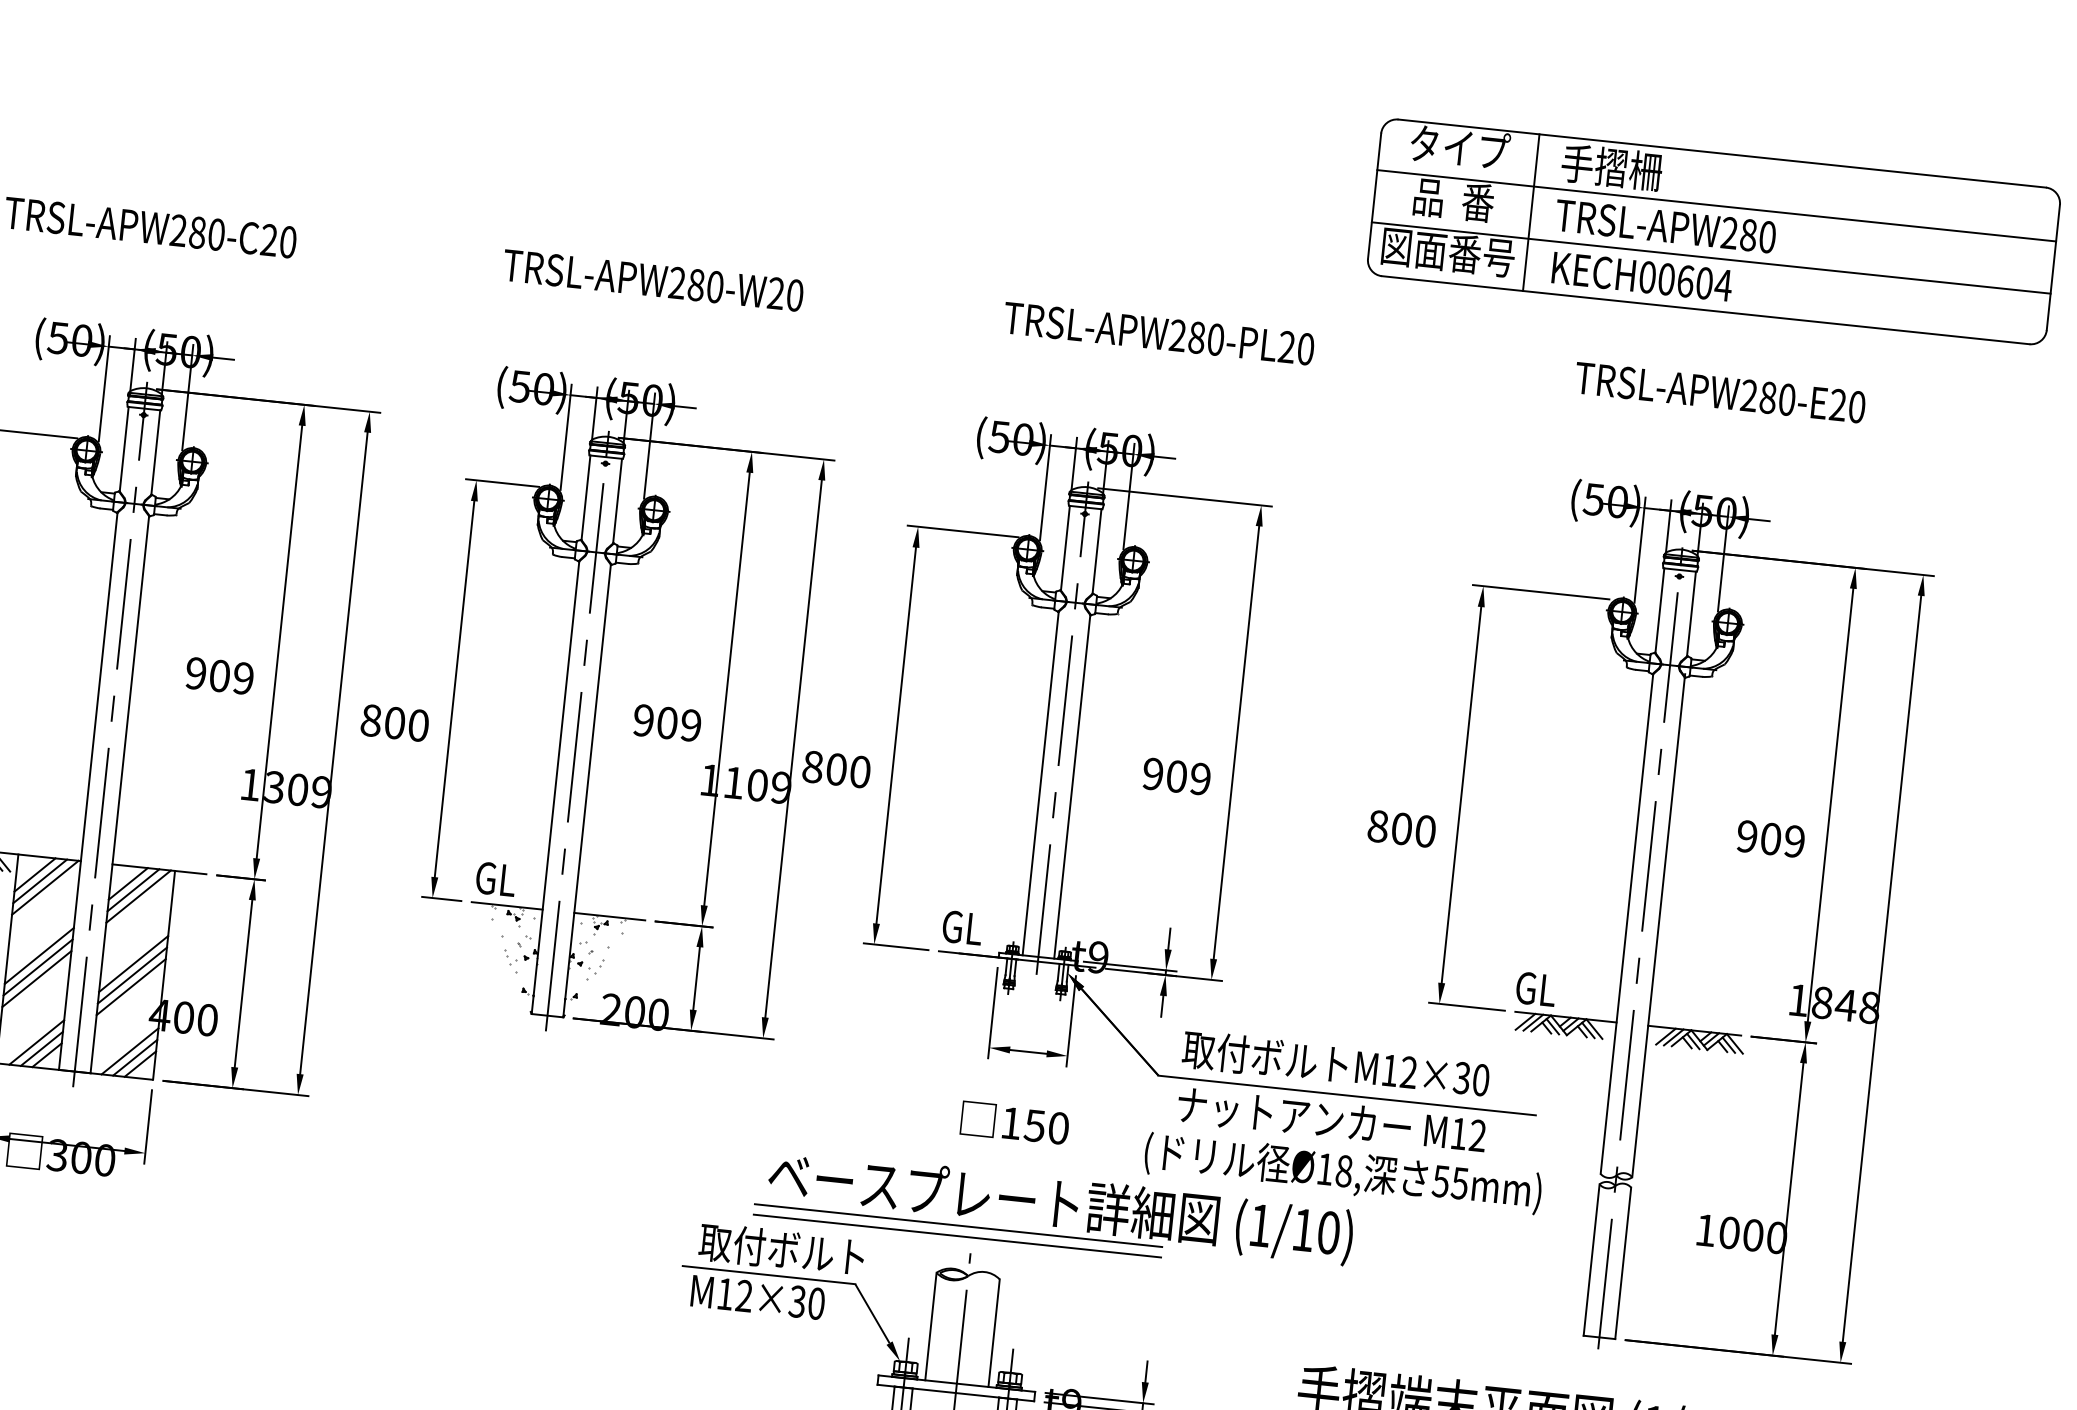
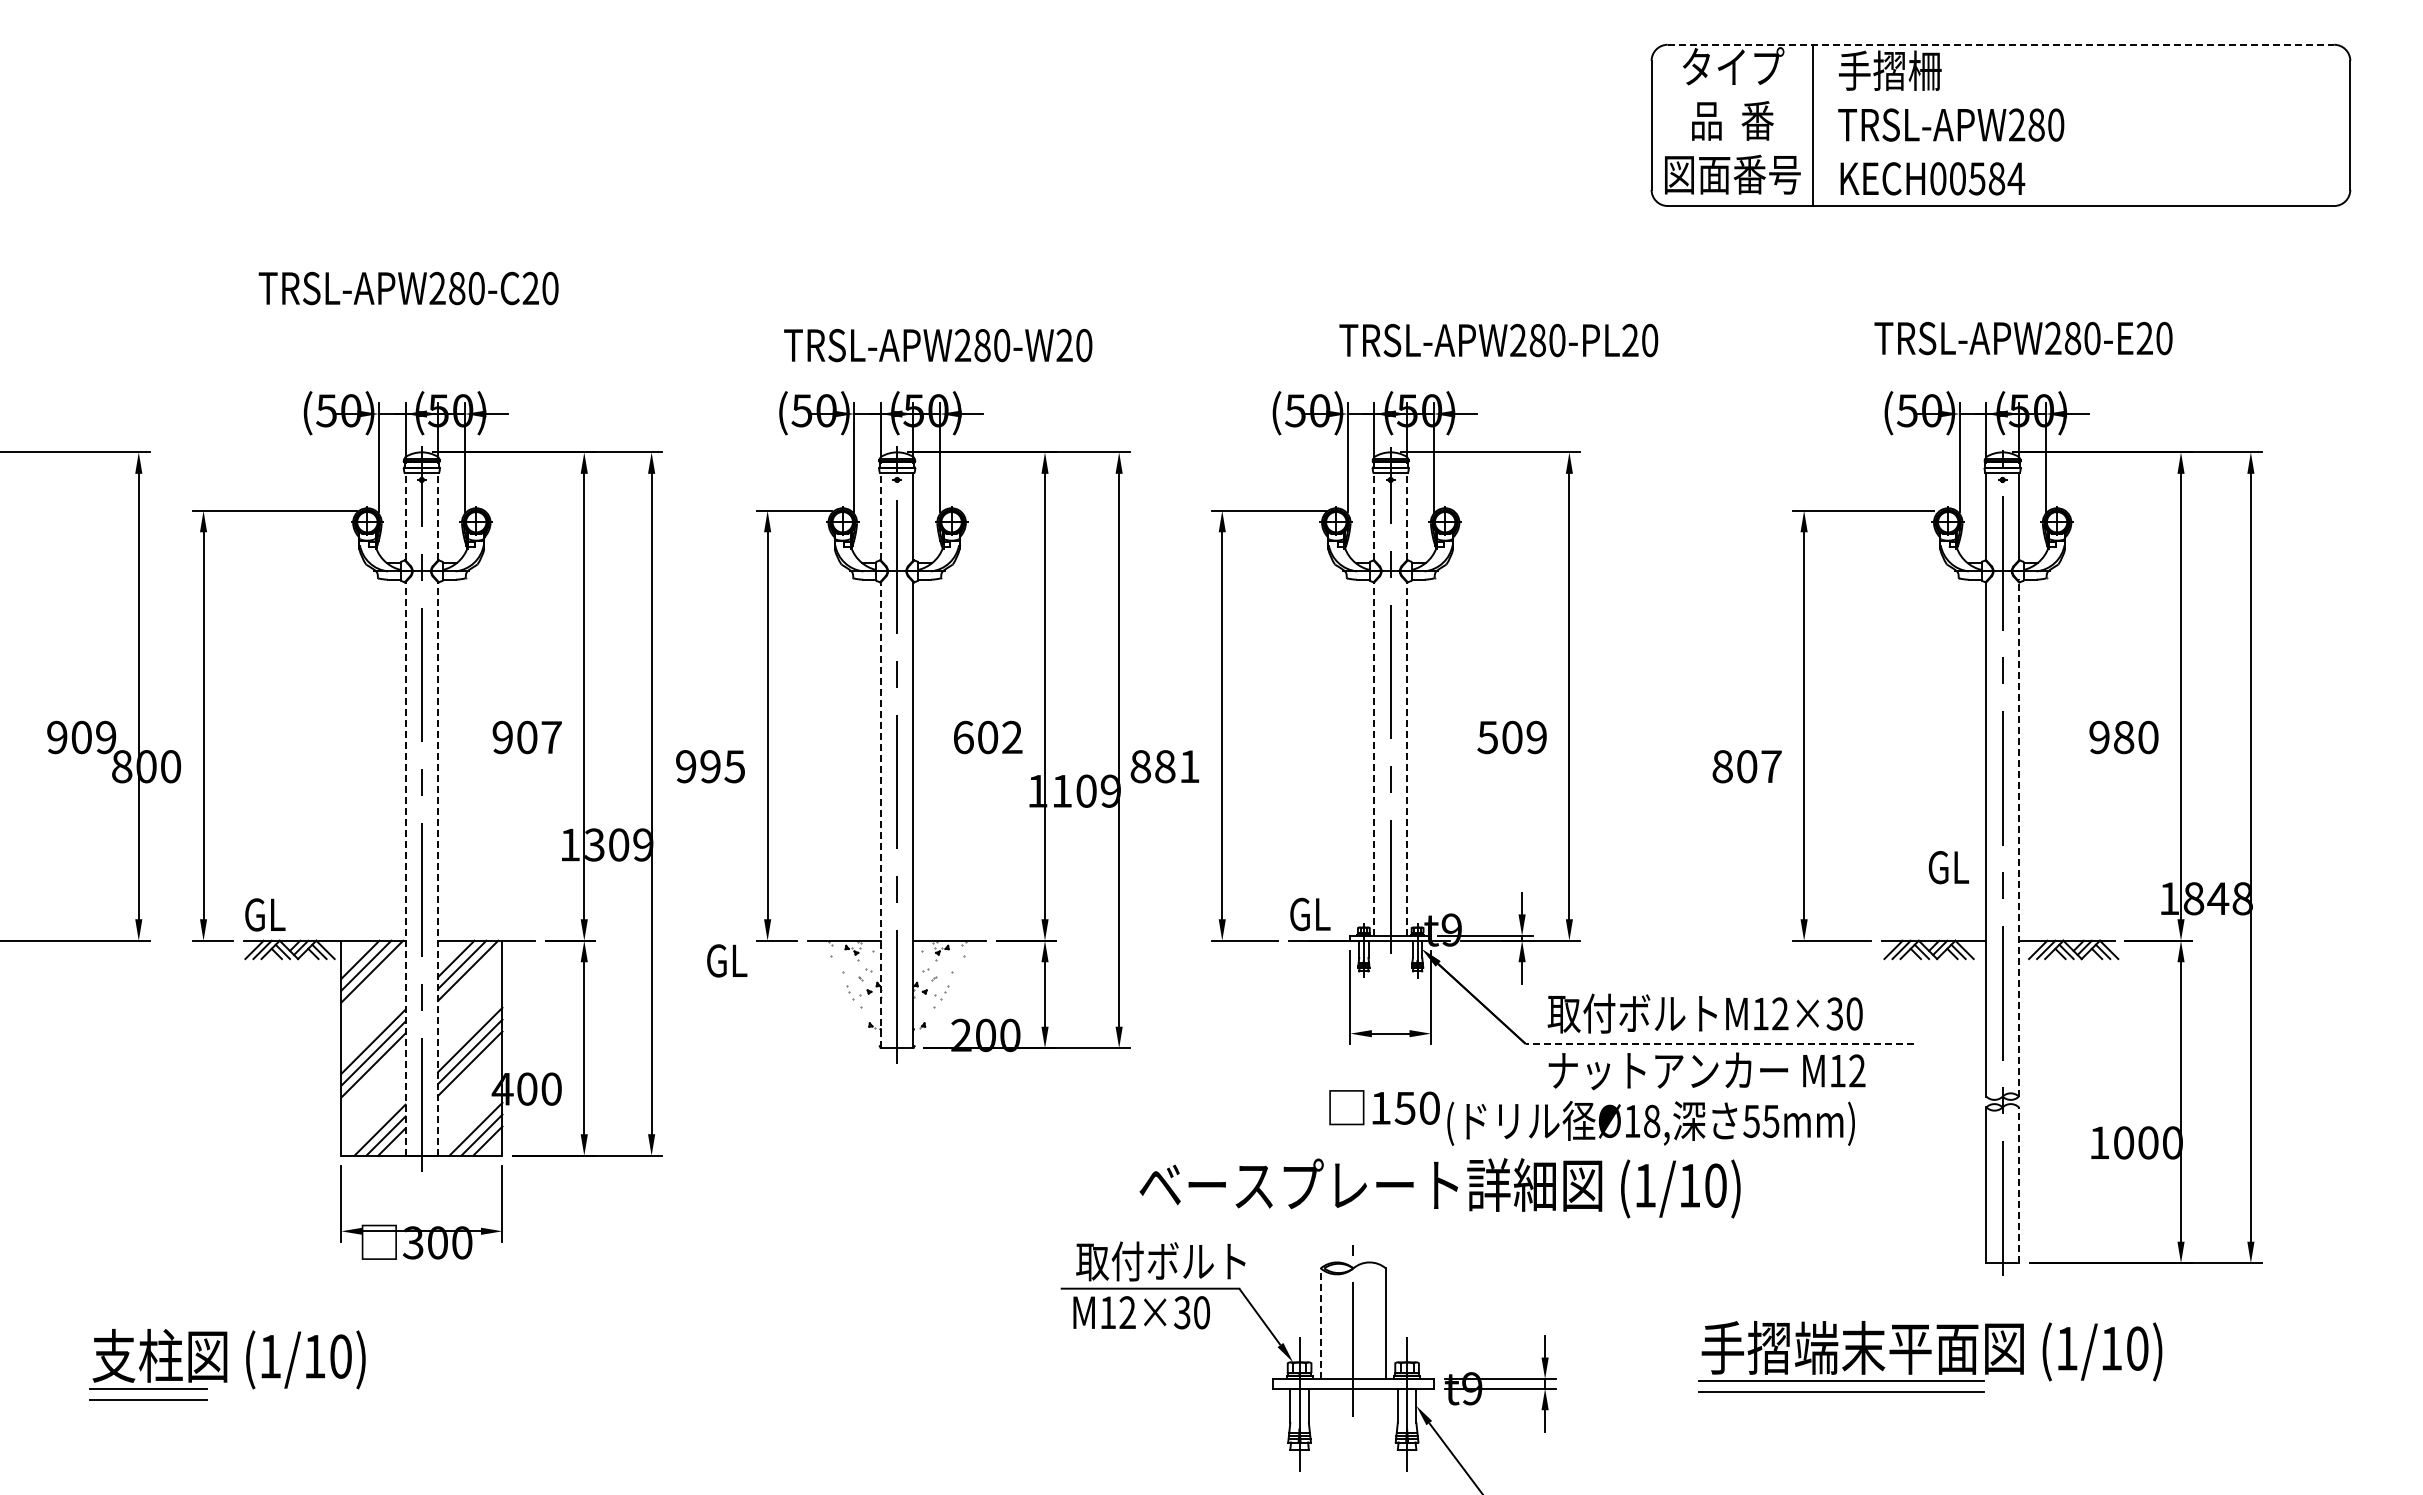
line: (1722, 153) -> (2001, 44), solid -> dashed
line: (1716, 205) -> (2000, 98), removed
line: (1710, 258) -> (2000, 152), removed
text: (653, 280) -> (938, 345), moved
text: (1694, 281) -> (1986, 178), KECH00604 -> KECH00584
text: (1158, 333) -> (1498, 340), moved
text: (1720, 392) -> (2023, 338), moved
line: (124, 448) -> (405, 516), solid -> dashed
line: (156, 452) -> (438, 516), solid -> dashed
line: (585, 497) -> (880, 516), solid -> dashed
line: (1065, 547) -> (1374, 516), solid -> dashed
line: (1096, 551) -> (1406, 516), solid -> dashed
text: (243, 678) -> (551, 737), 909 -> 907
text: (394, 722) -> (710, 766), 800 -> 995
text: (666, 723) -> (987, 737), 909 -> 602
text: (848, 770) -> (1177, 766), 800 -> 881
text: (1152, 774) -> (1487, 737), 909 -> 509
line: (1040, 783) -> (1374, 759), solid -> dashed
line: (555, 787) -> (880, 815), solid -> dashed
line: (1071, 787) -> (1406, 759), solid -> dashed
line: (88, 791) -> (405, 869), solid -> dashed
line: (120, 795) -> (438, 869), solid -> dashed
text: (1425, 831) -> (1771, 766), 800 -> 807
text: (1783, 840) -> (2136, 737), 909 -> 980
text: (496, 878) -> (727, 960), moved
line: (1658, 925) -> (2018, 837), solid -> dashed
text: (1535, 989) -> (1948, 867), moved
line: (1346, 1095) -> (1719, 1043), solid -> dashed
text: (1342, 1172) -> (1650, 1122), moved
line: (957, 1226) -> (1337, 1218), removed
line: (956, 1235) -> (1337, 1228), removed
line: (1622, 1263) -> (2018, 1185), solid -> dashed
line: (930, 1326) -> (1320, 1323), solid -> dashed

